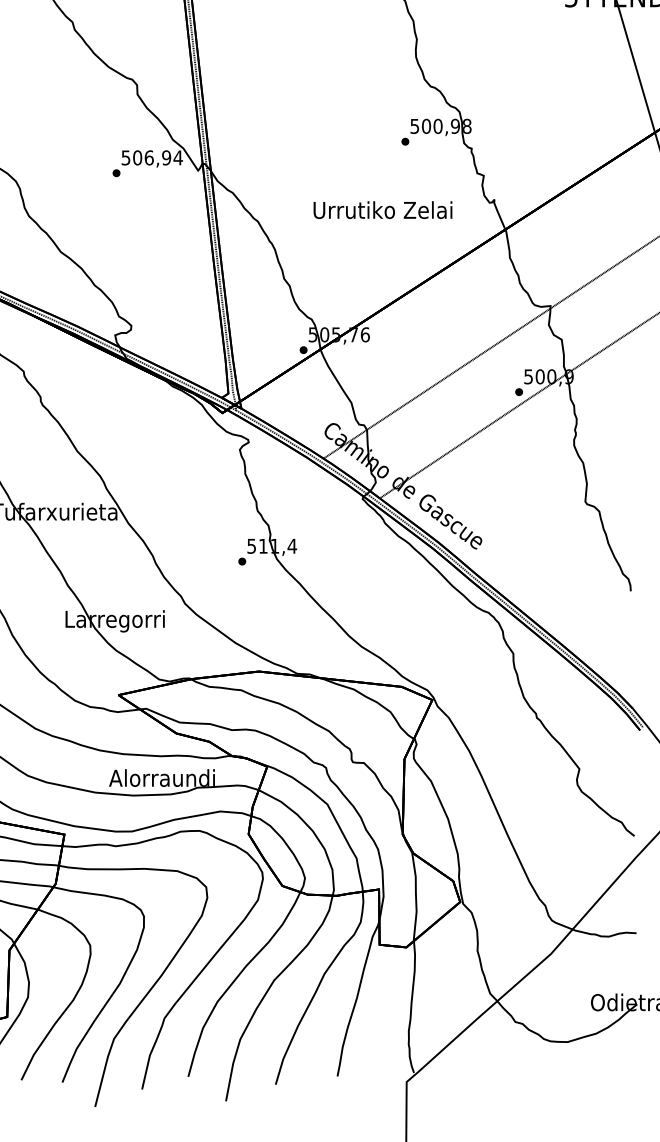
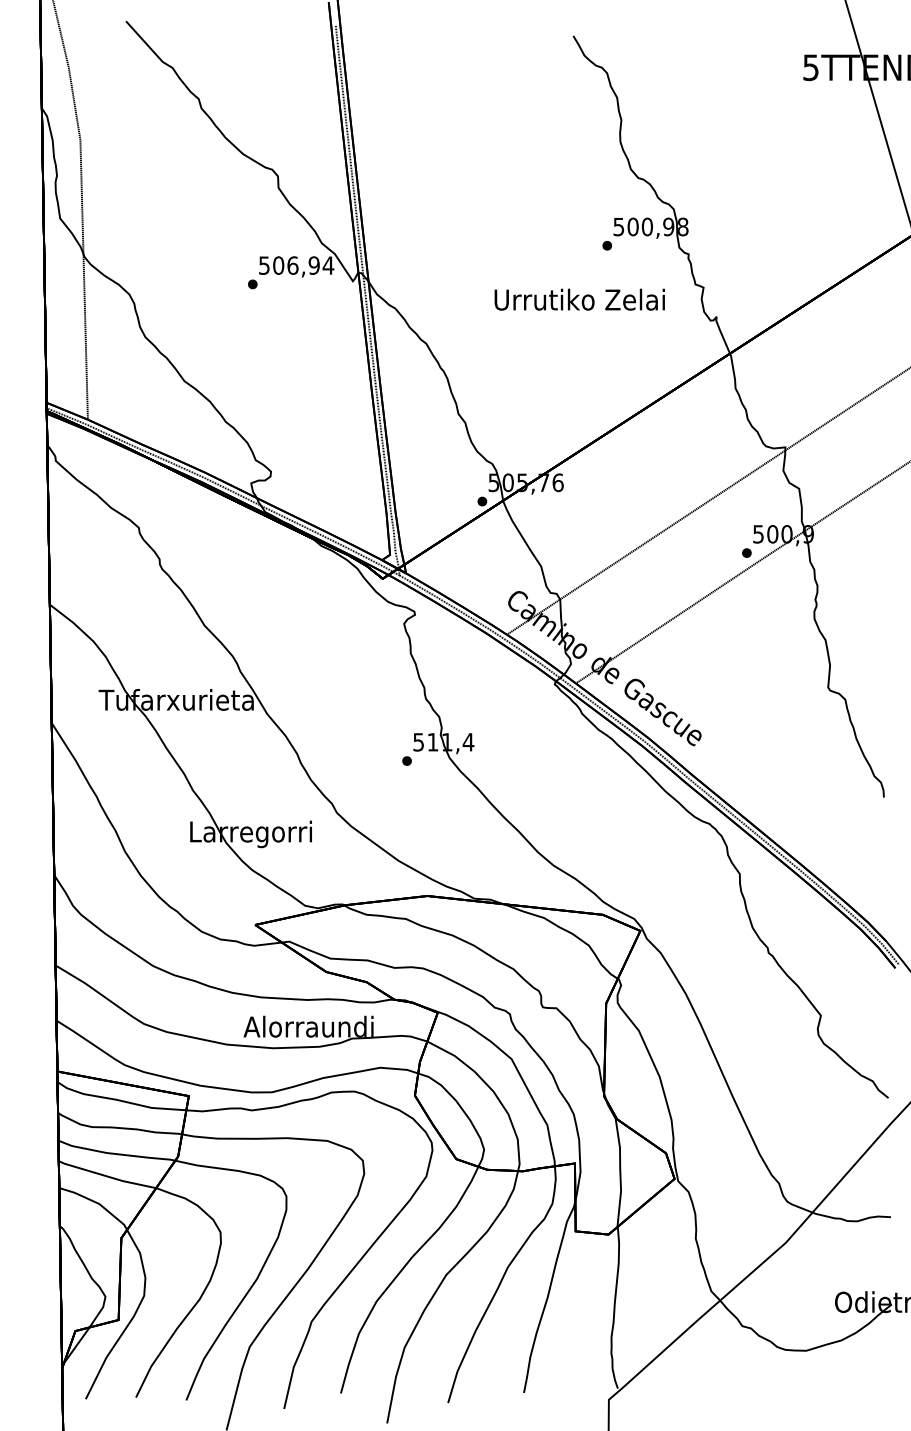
text: (382, 209) -> (579, 299), moved

